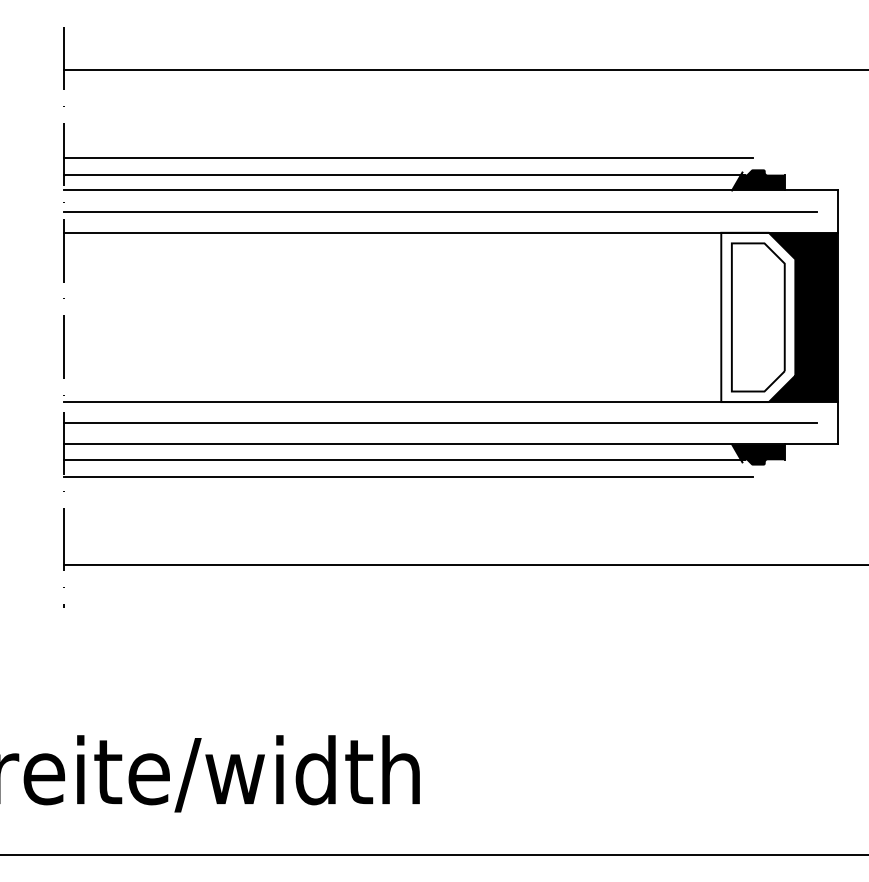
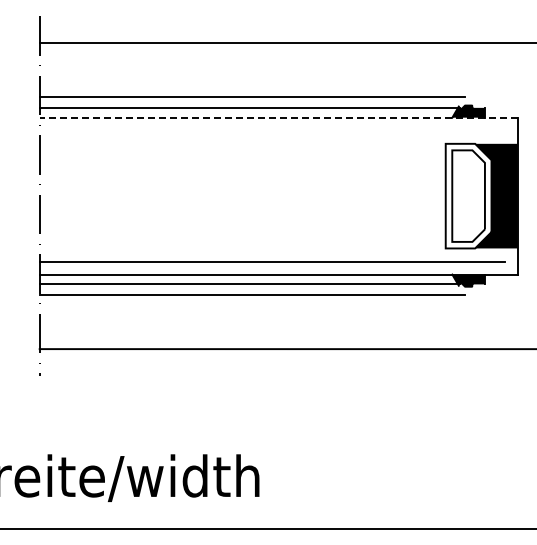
line: (450, 190) -> (278, 117), solid -> dashed
line: (439, 211) -> (271, 130), removed
line: (450, 232) -> (278, 143), removed
line: (450, 402) -> (278, 248), removed

